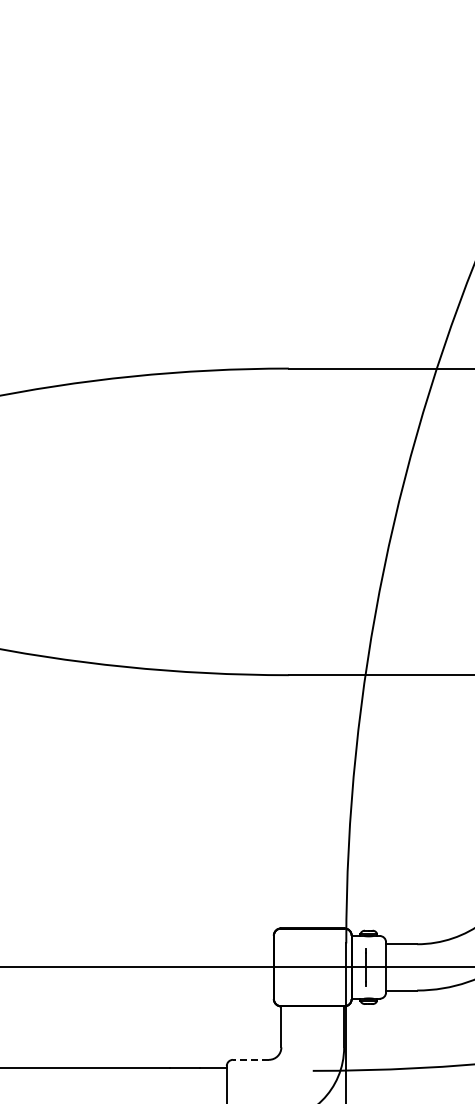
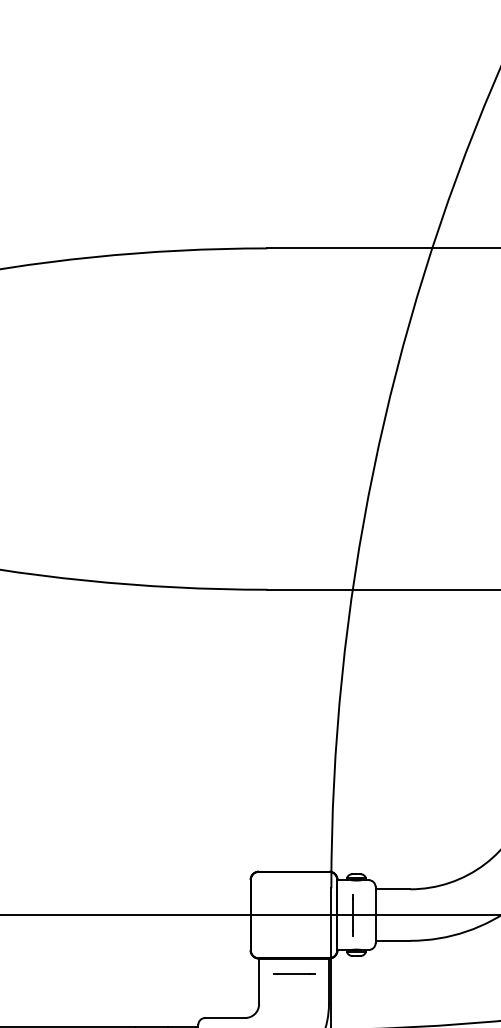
line: (312, 1020) -> (293, 974), added
line: (250, 1059) -> (224, 1017), dashed -> solid

